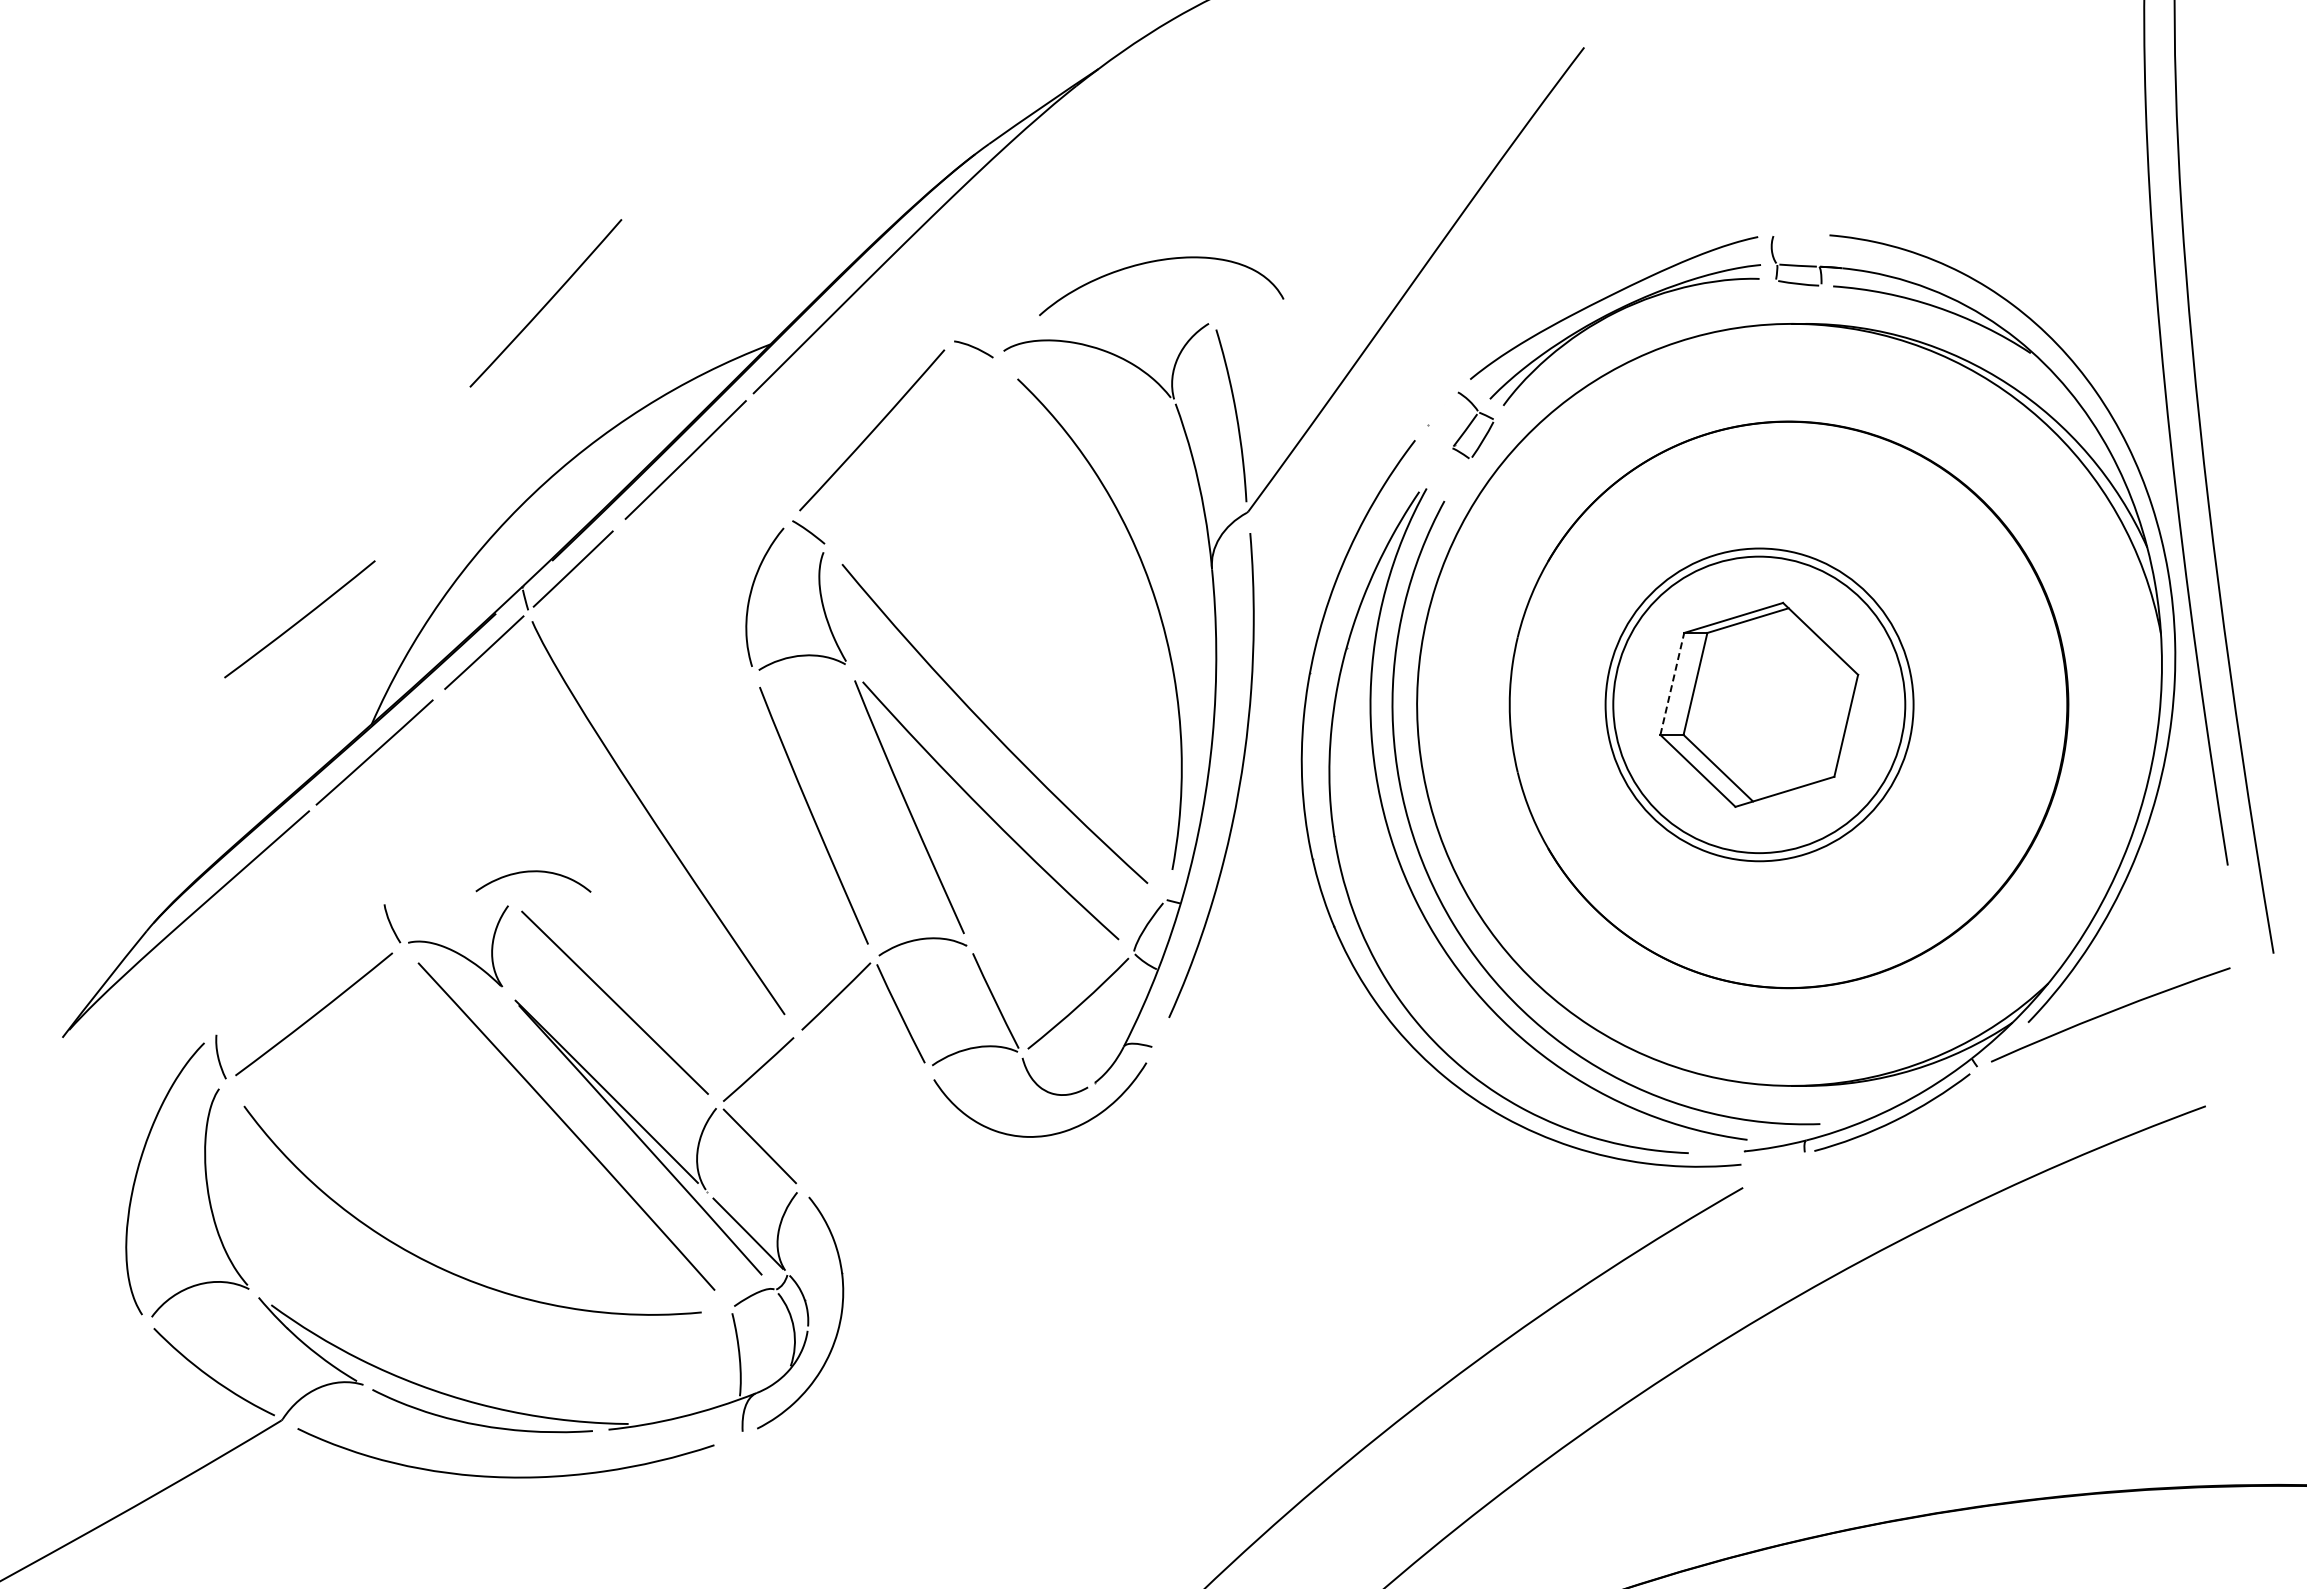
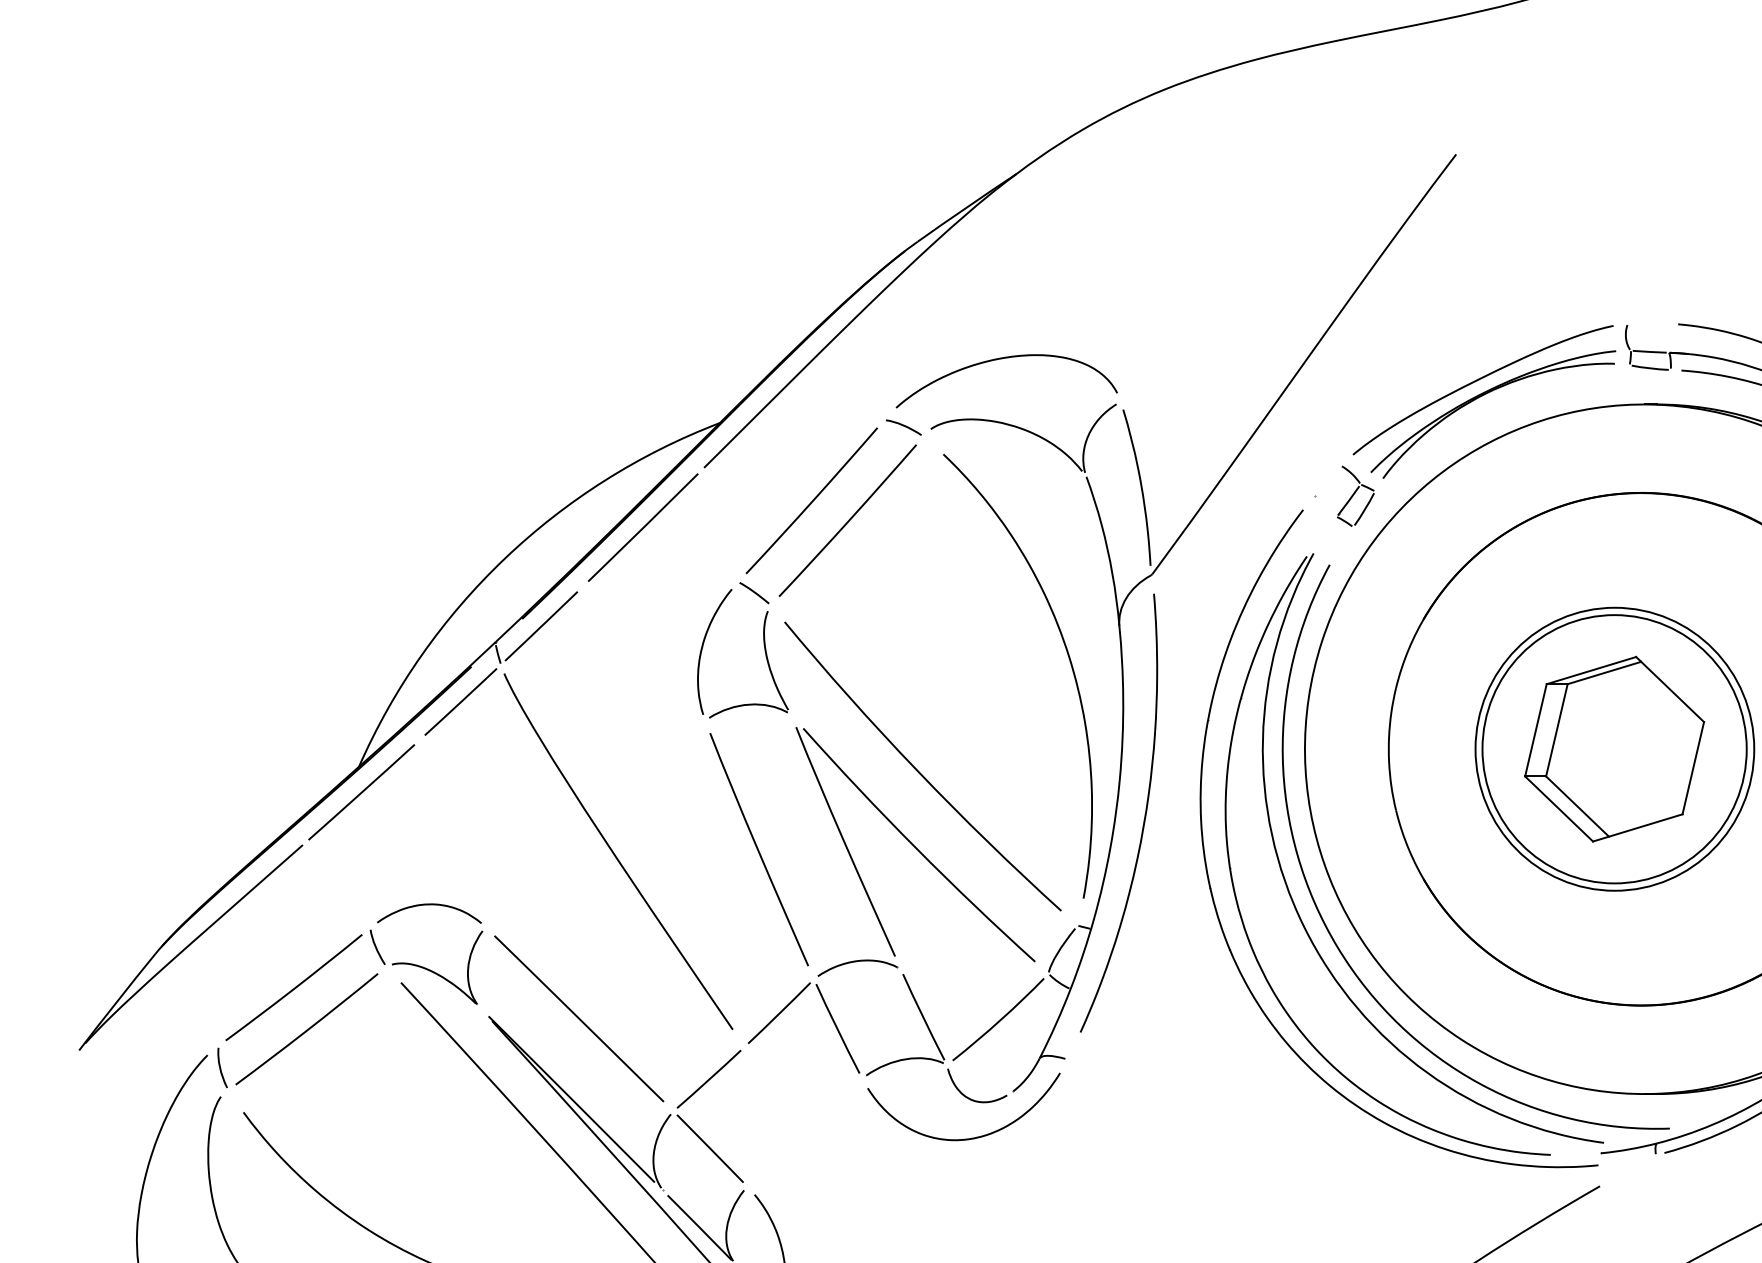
curve: (1160, 261) -> (1005, 358), moved
curve: (545, 303) -> (847, 520), moved
curve: (300, 619) -> (294, 987), moved
line: (1672, 683) -> (1536, 729), dashed -> solid
curve: (533, 872) -> (429, 905), moved

